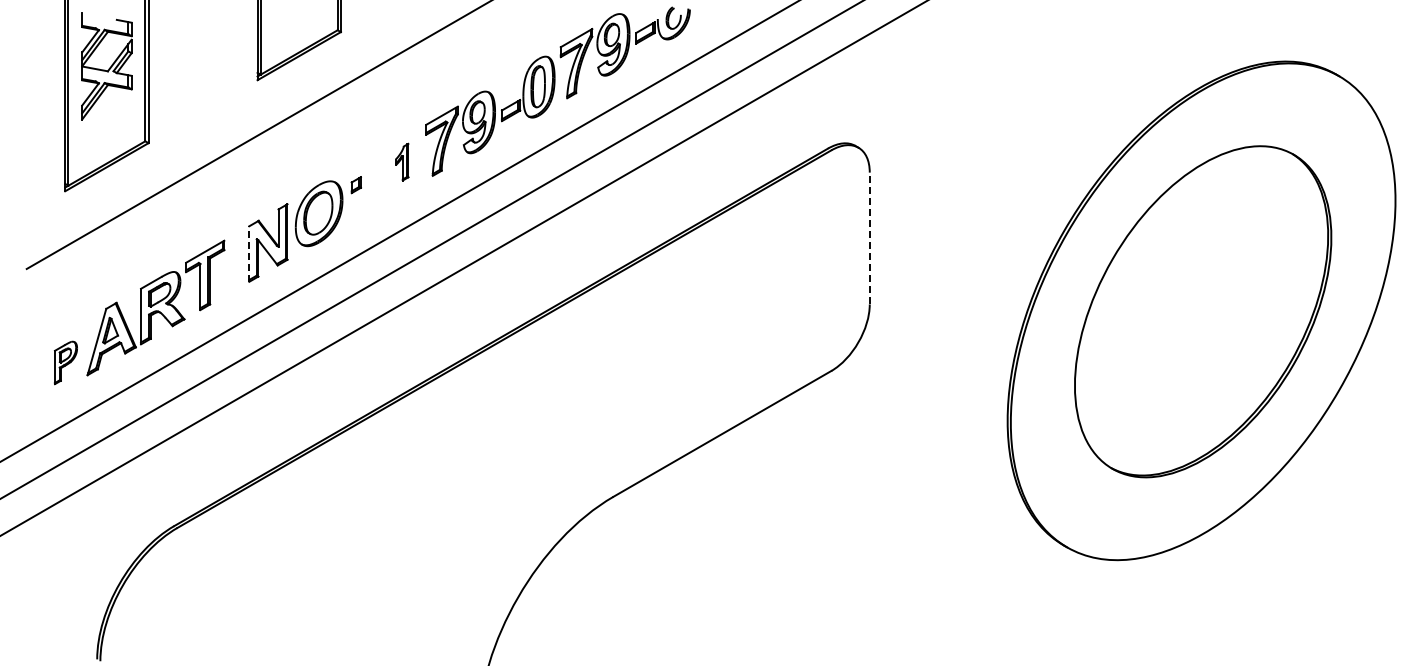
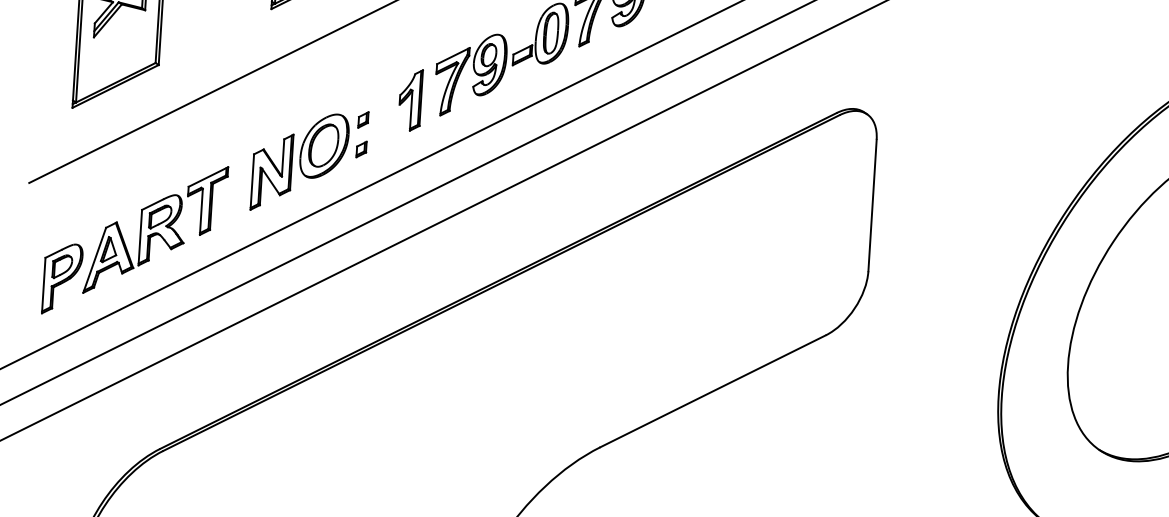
part: (401, 161) -> (410, 99), size x1.67
part: (356, 214) -> (361, 149), added
line: (869, 238) -> (872, 205), dashed -> solid
line: (249, 254) -> (252, 182), dashed -> solid
part: (65, 362) -> (62, 278), size x1.67

